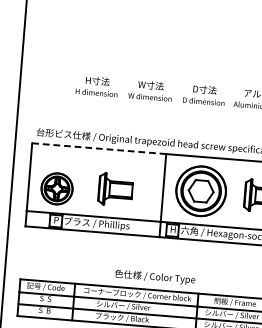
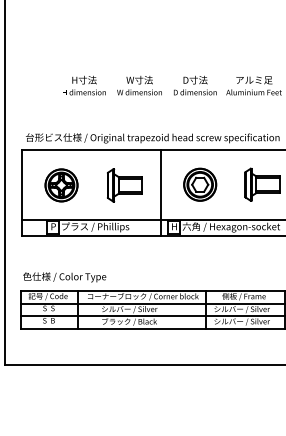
line: (100, 148) -> (92, 149), dashed -> solid
part: (57, 188) -> (61, 185), moved
part: (115, 189) -> (124, 185), moved
part: (201, 190) -> (200, 184), size x0.62
text: (154, 277) -> (64, 277), moved

